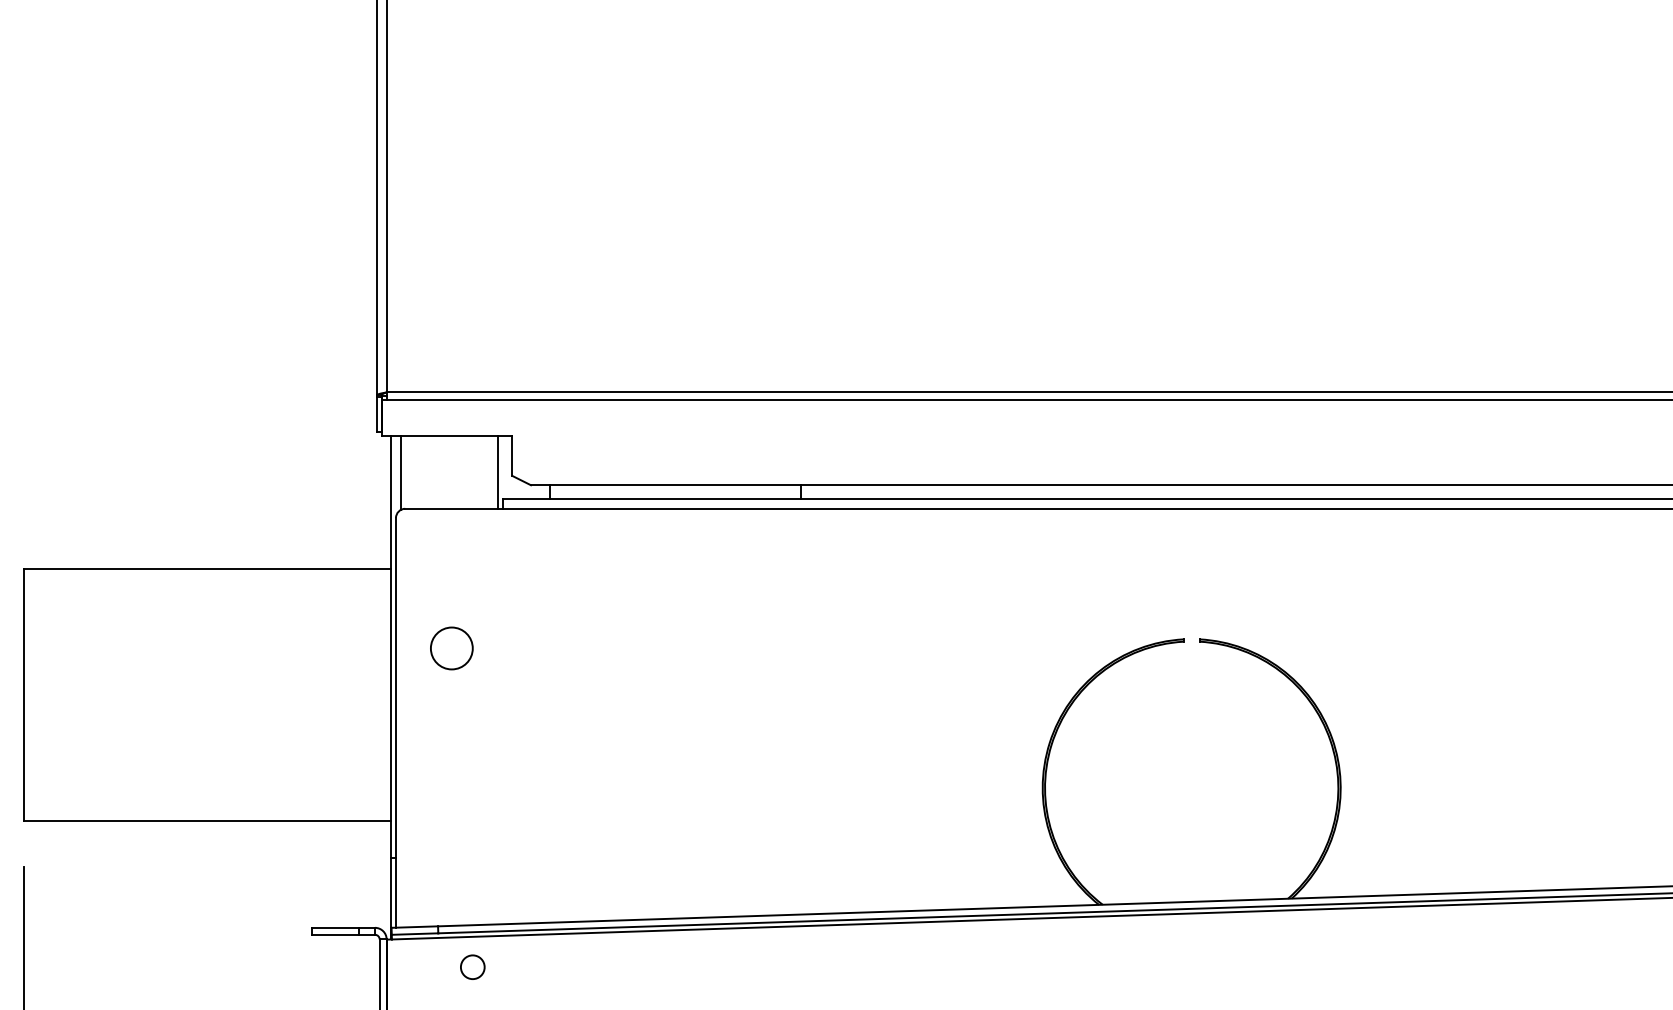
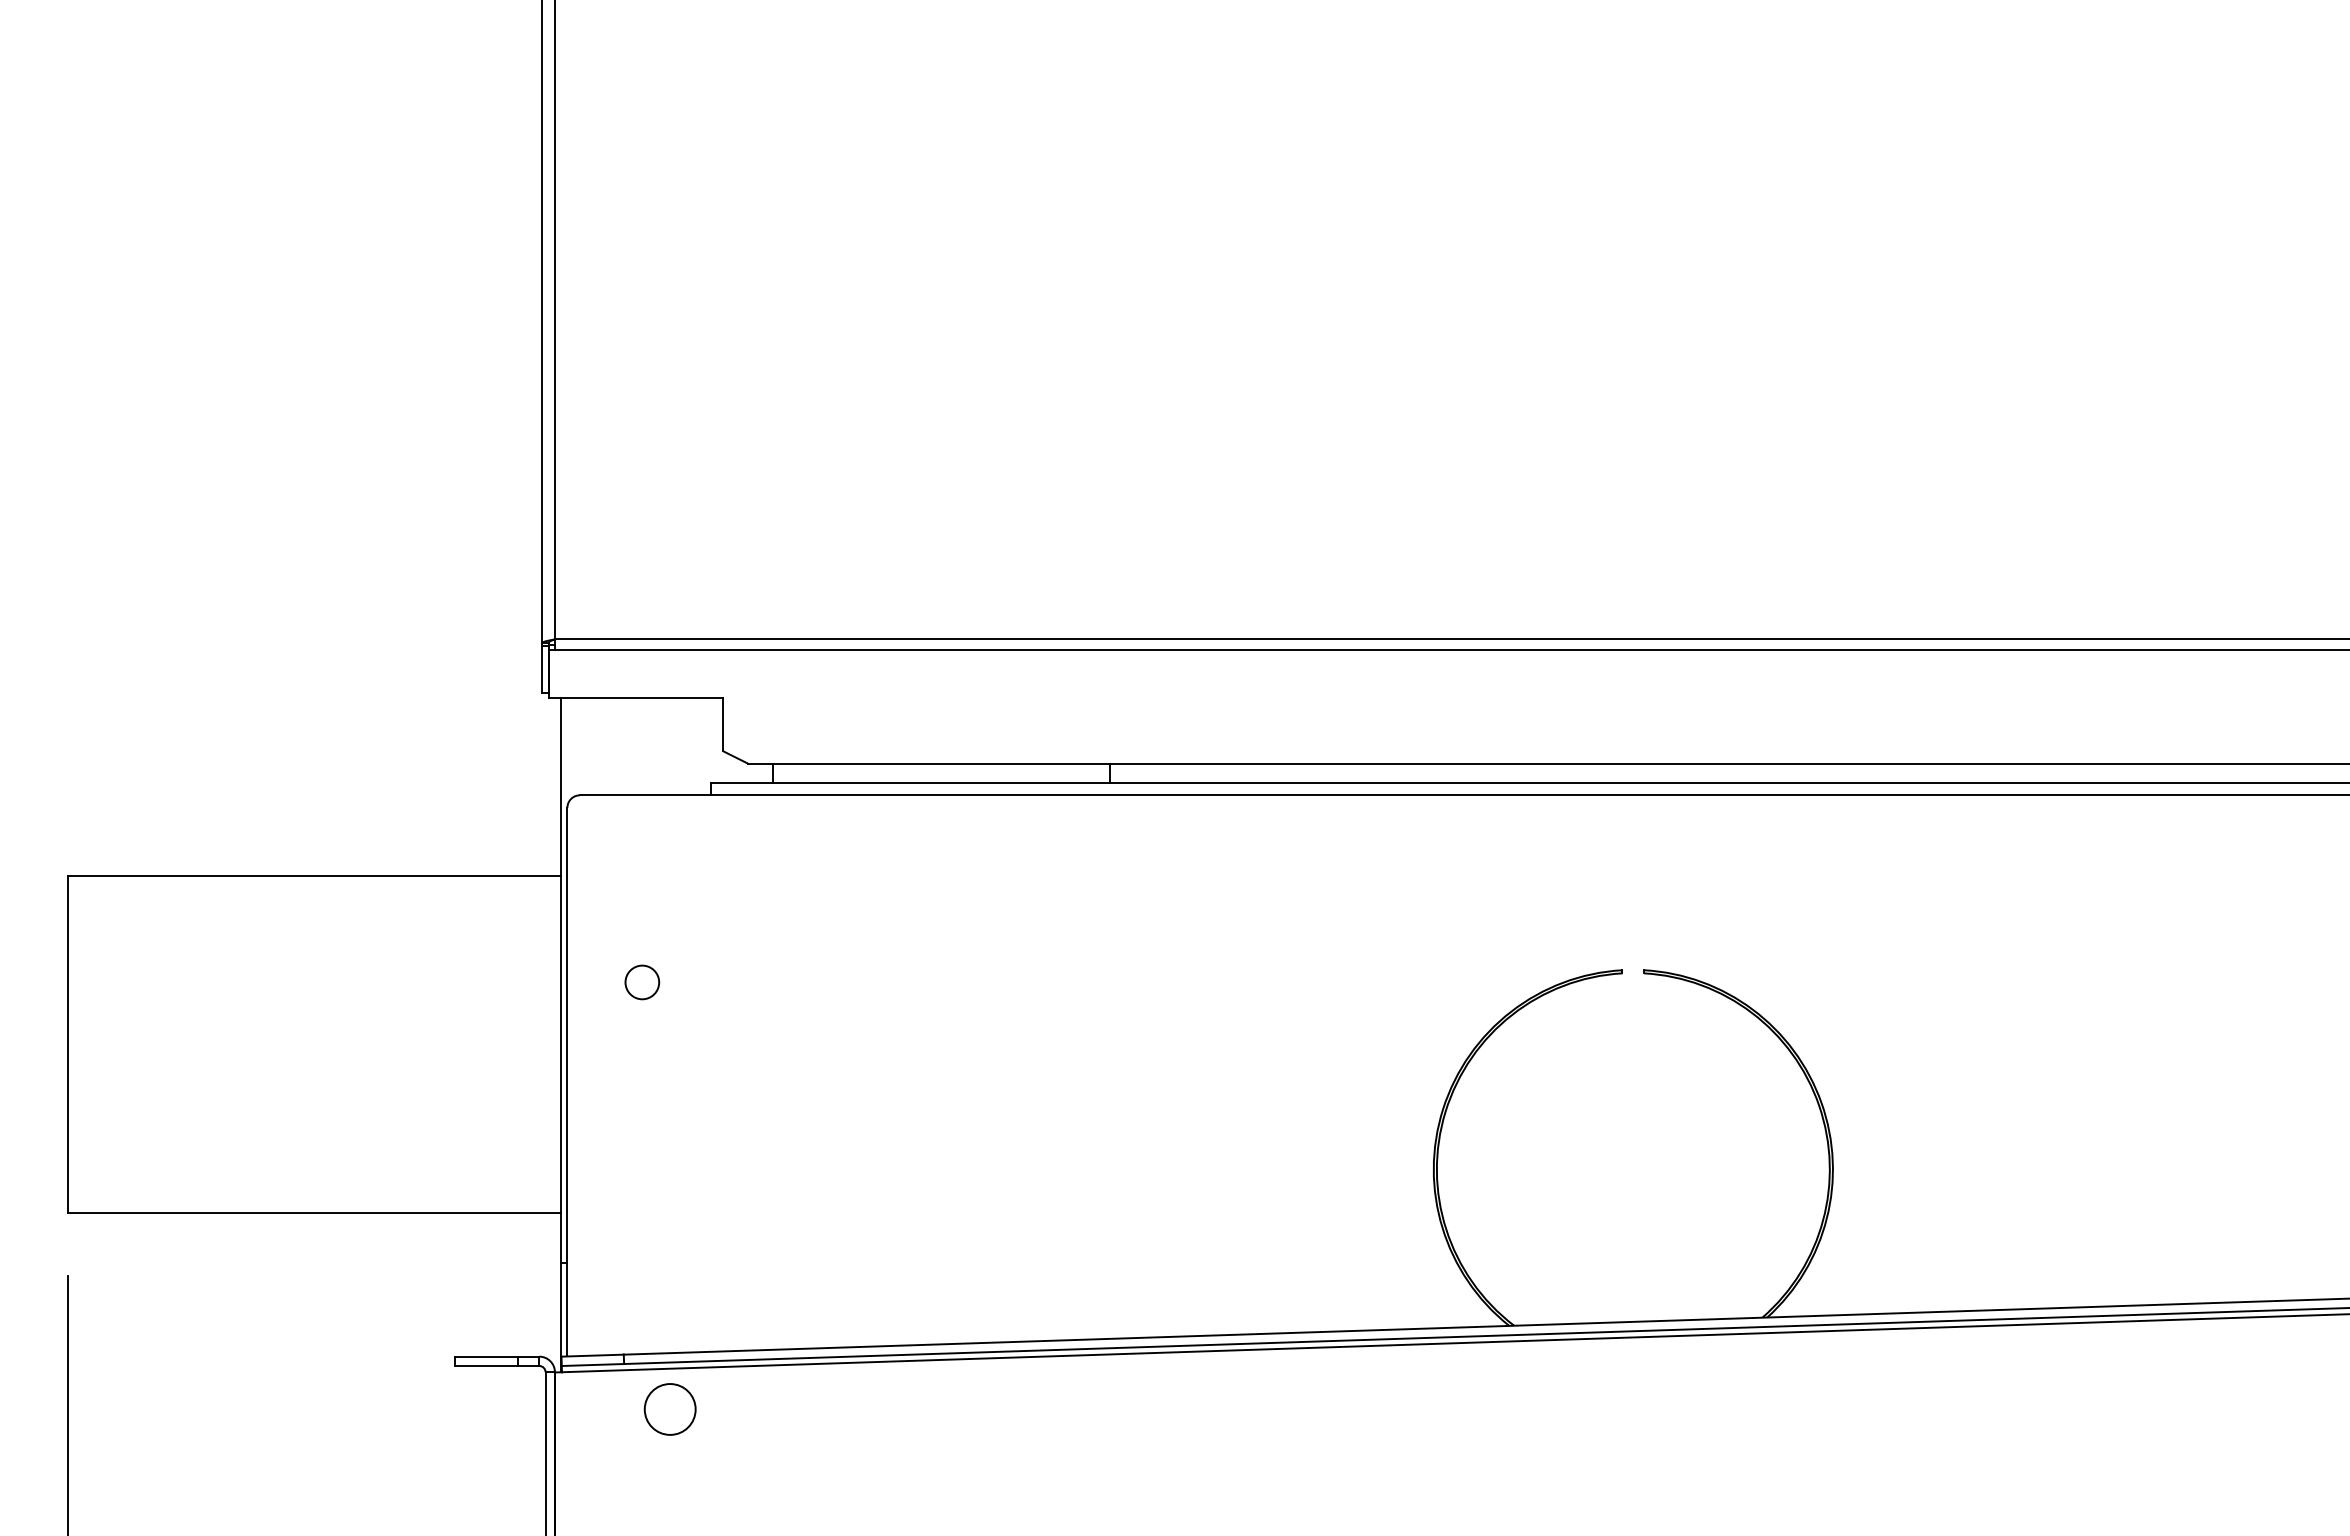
line: (498, 472) -> (704, 746), removed
line: (400, 473) -> (573, 747), removed
circle: (452, 648) -> (642, 982), size x0.6
circle: (472, 967) -> (670, 1409), size x1.6

